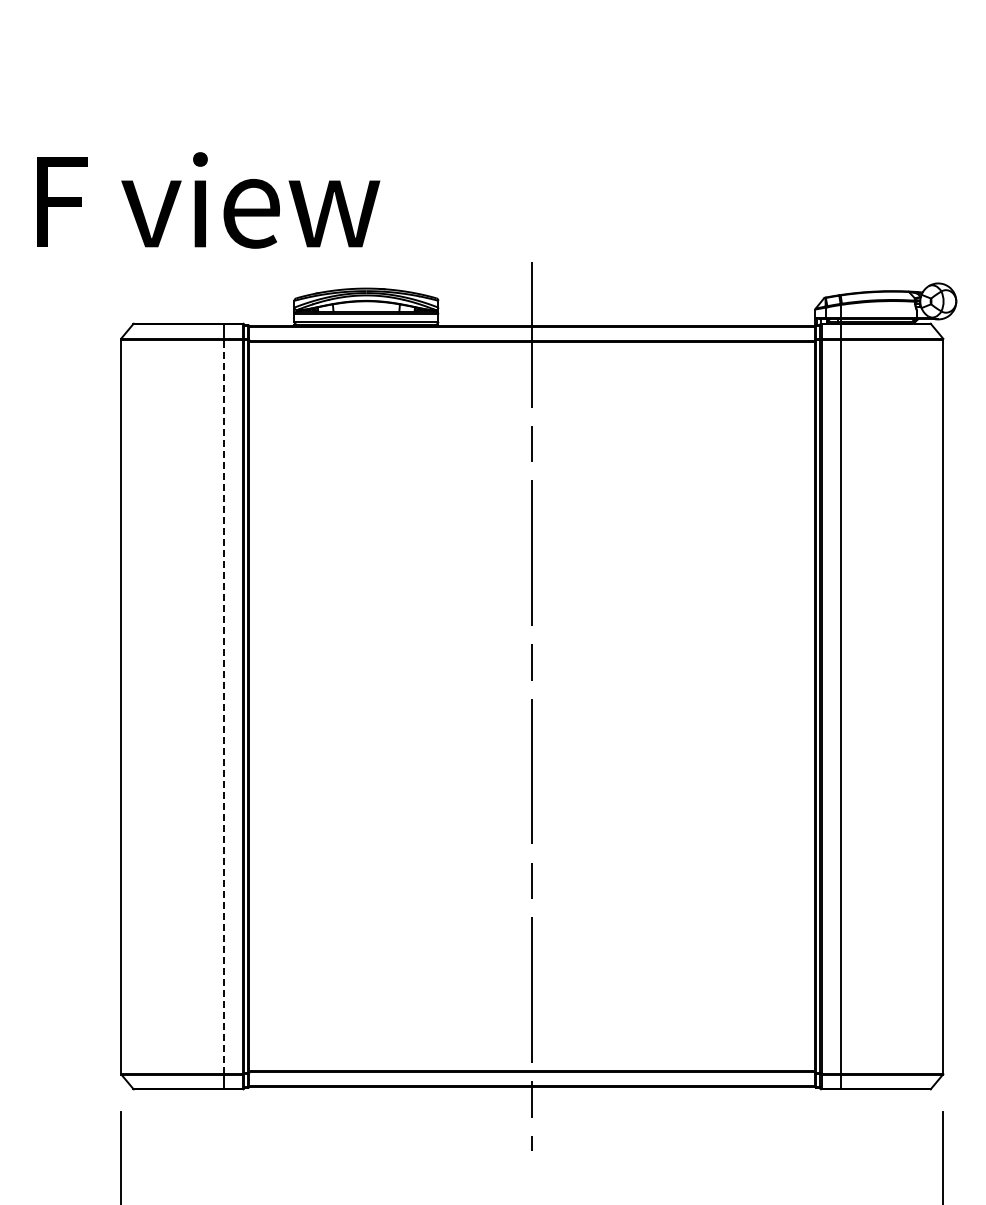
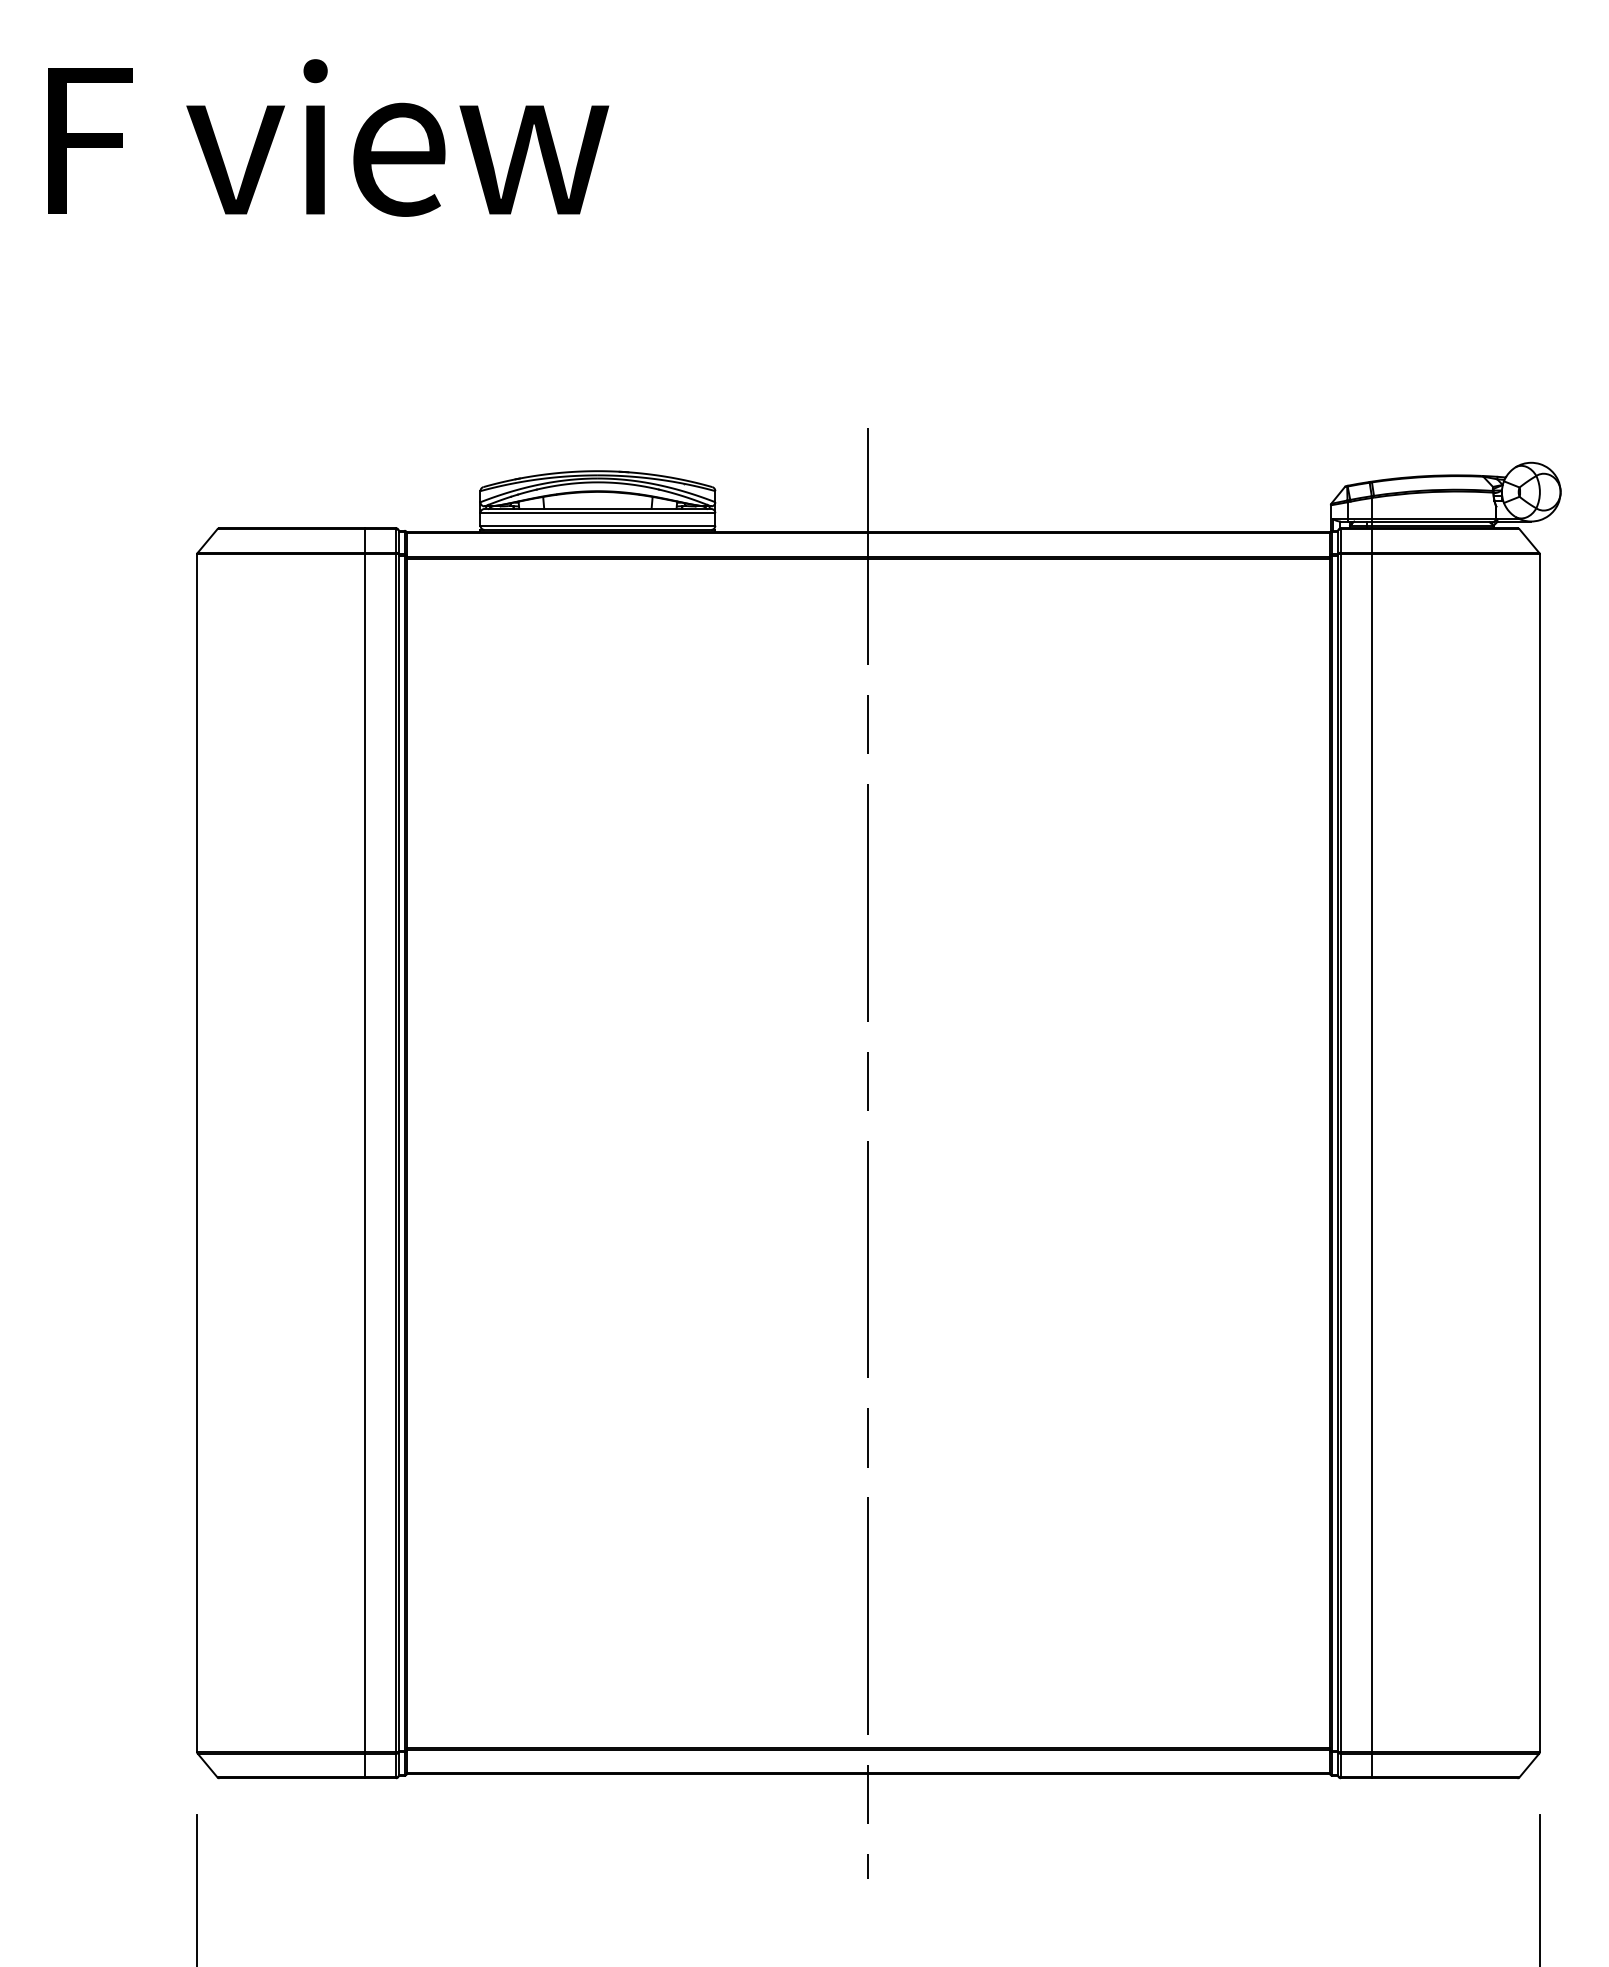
text: (208, 200) -> (328, 138), moved
line: (223, 706) -> (364, 1153), dashed -> solid

